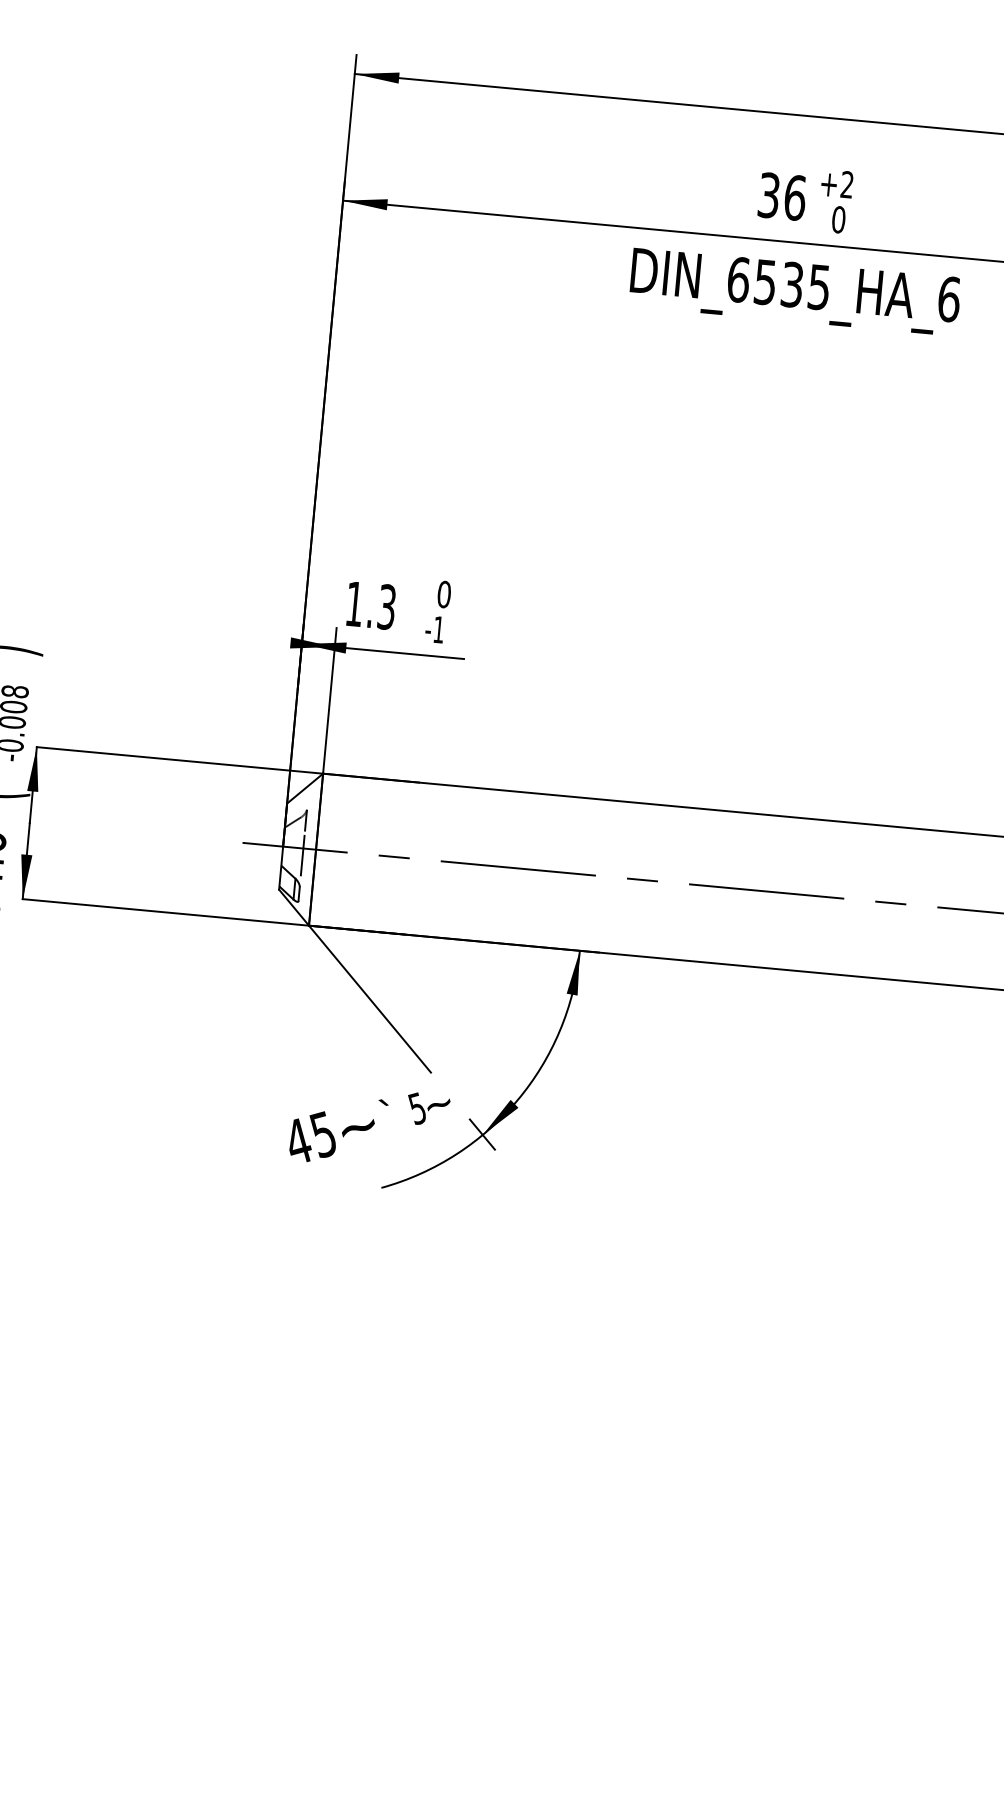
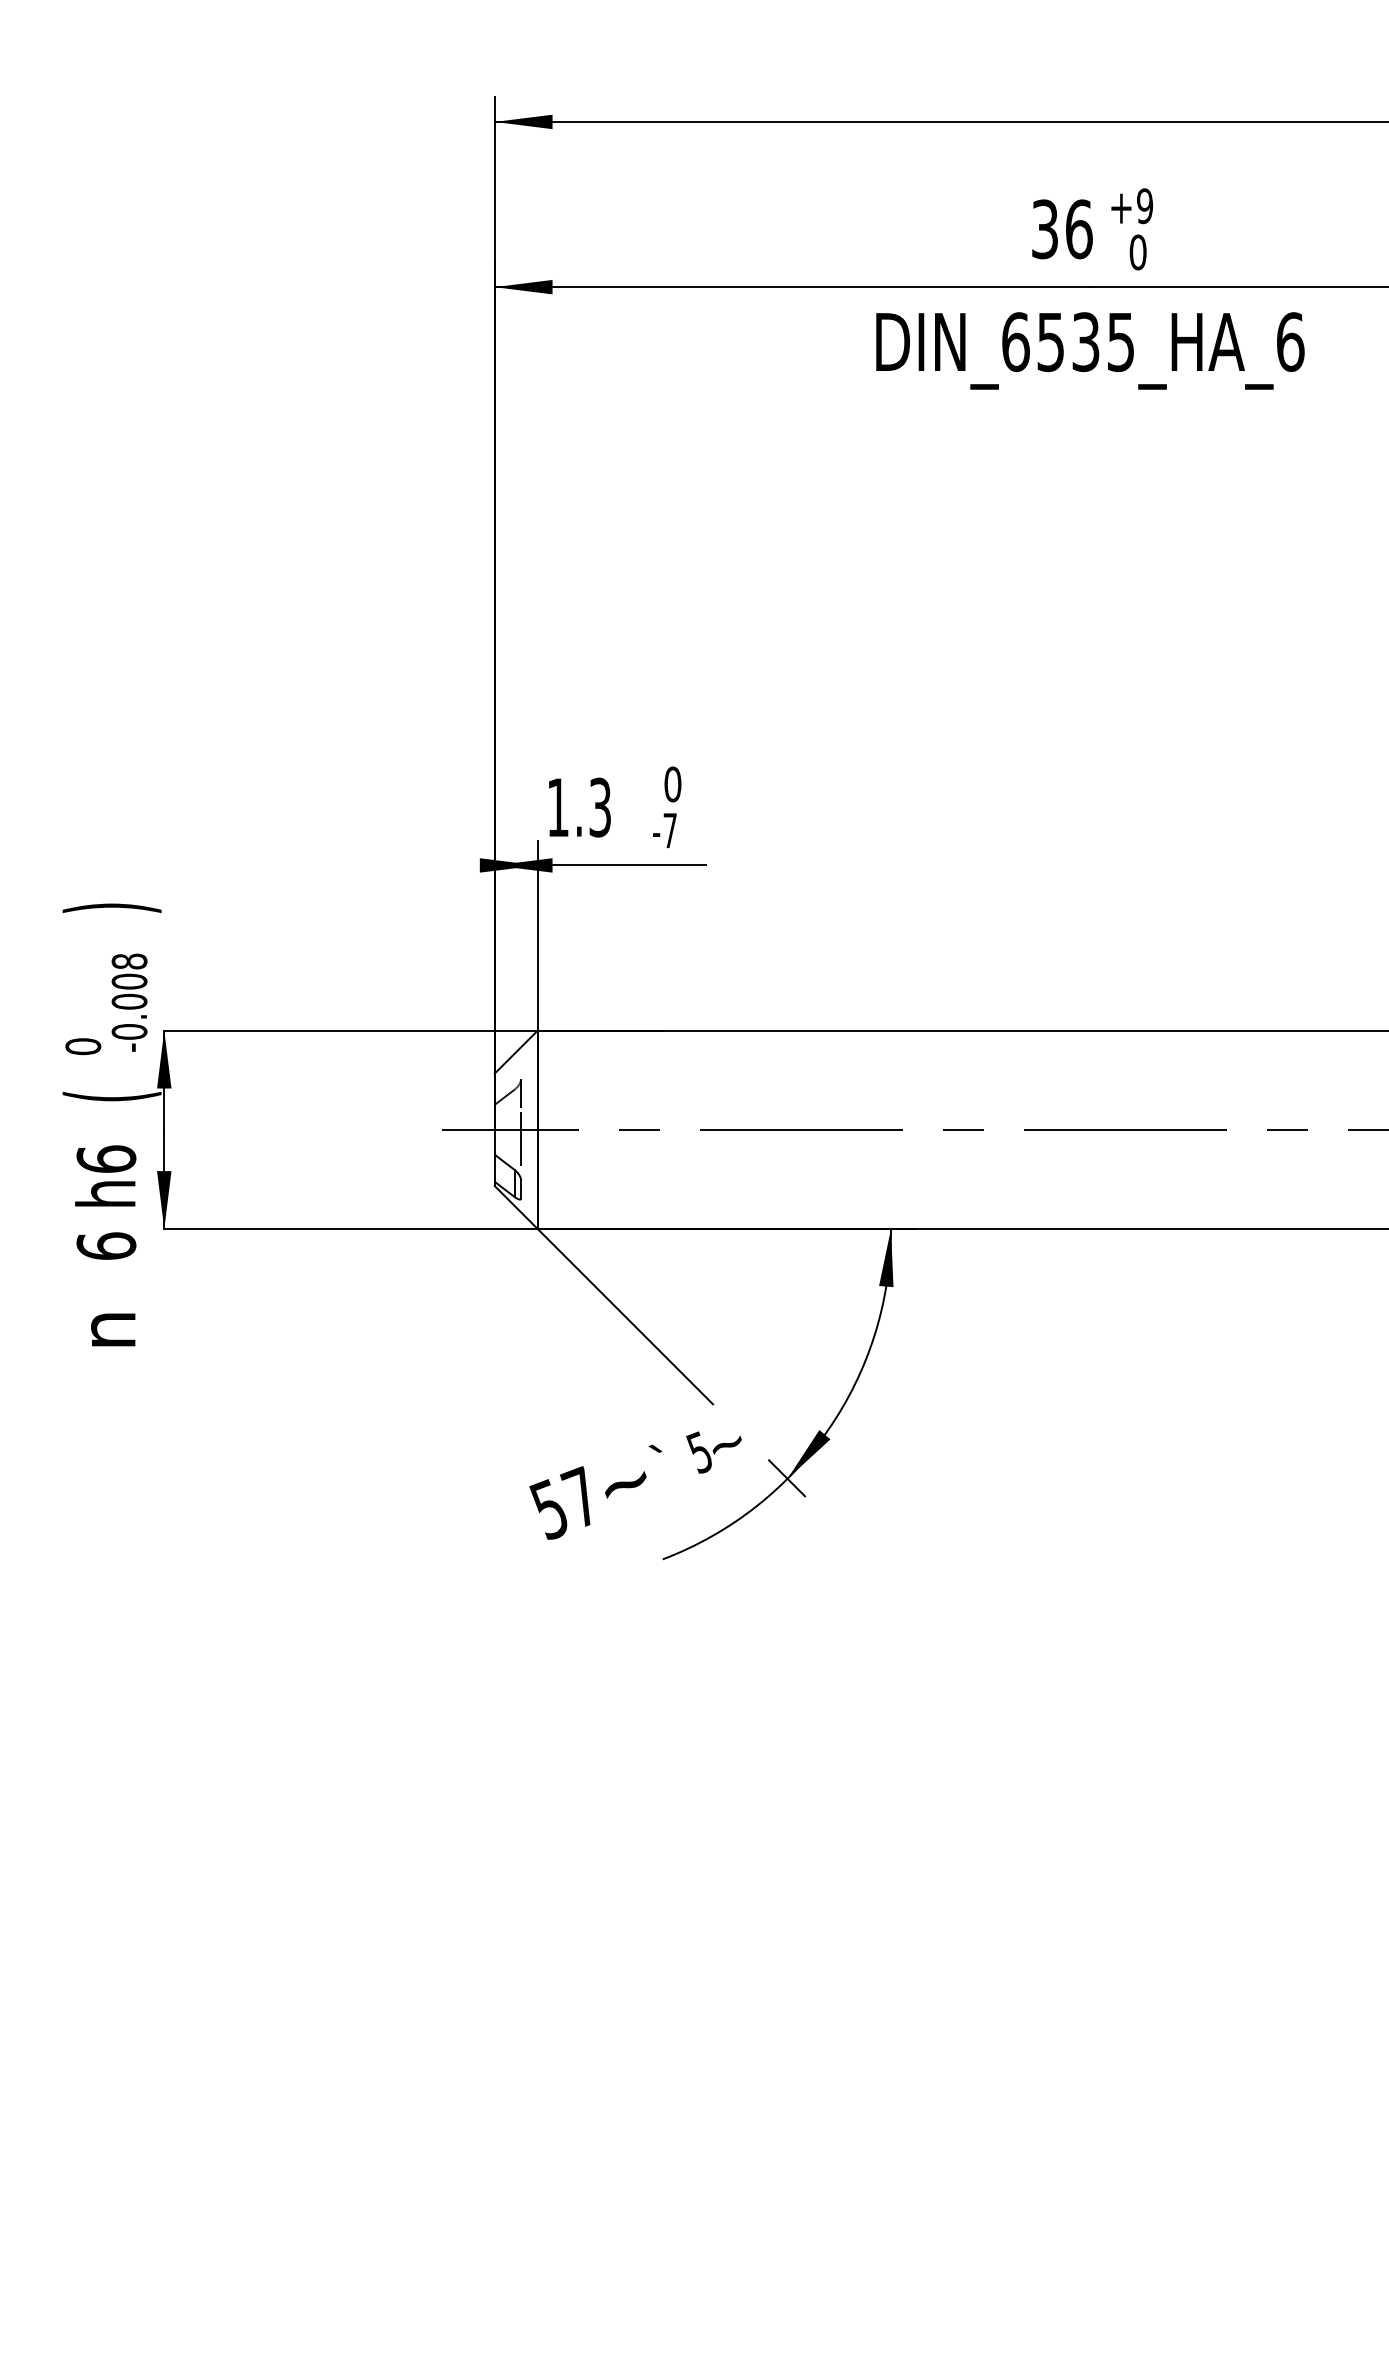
text: (846, 185) -> (1144, 206), +2 -> +9
text: (438, 629) -> (669, 830), -1 -> -7
text: (309, 1137) -> (563, 1502), 45 -> 57

